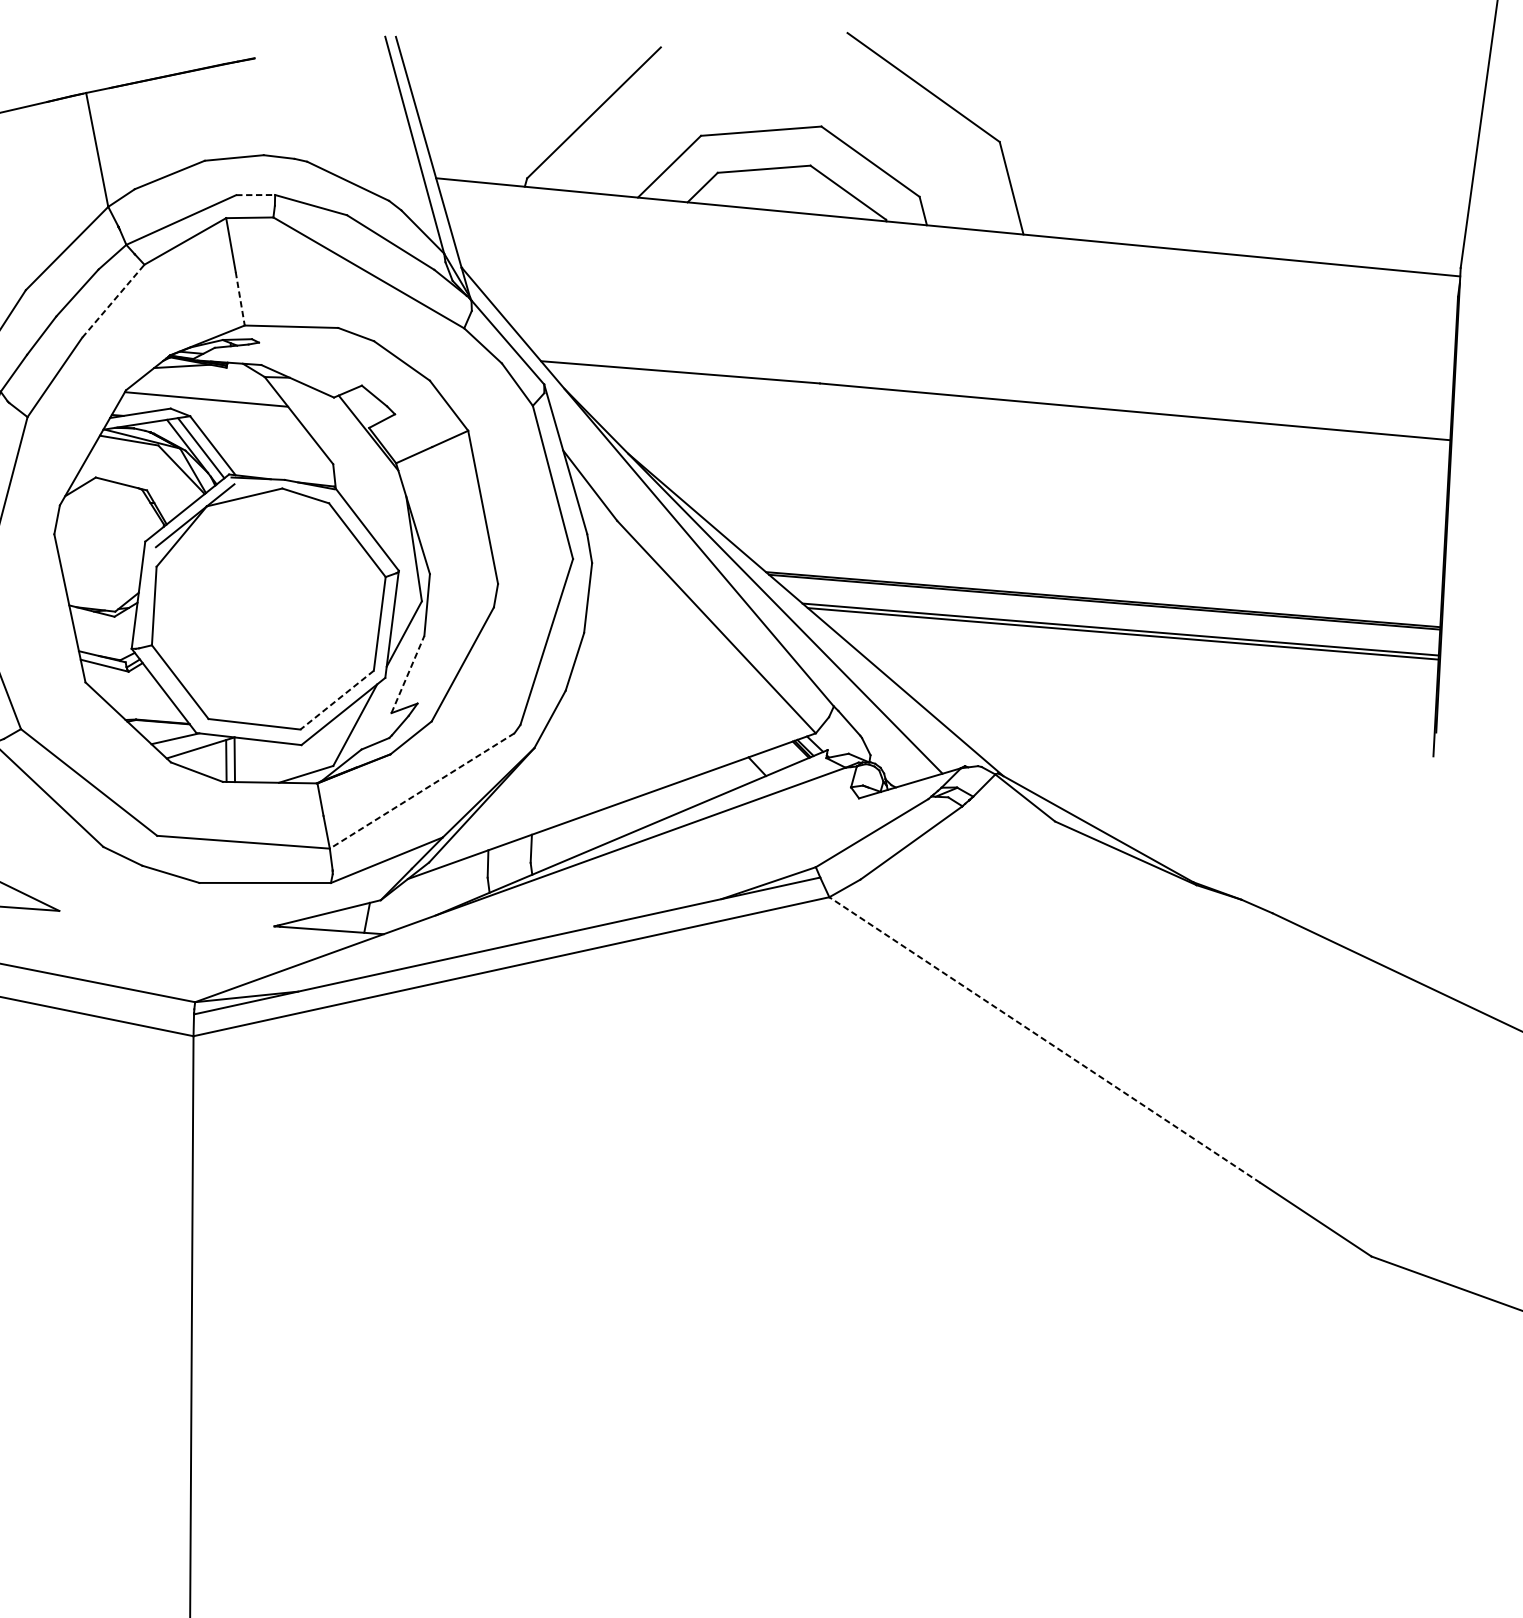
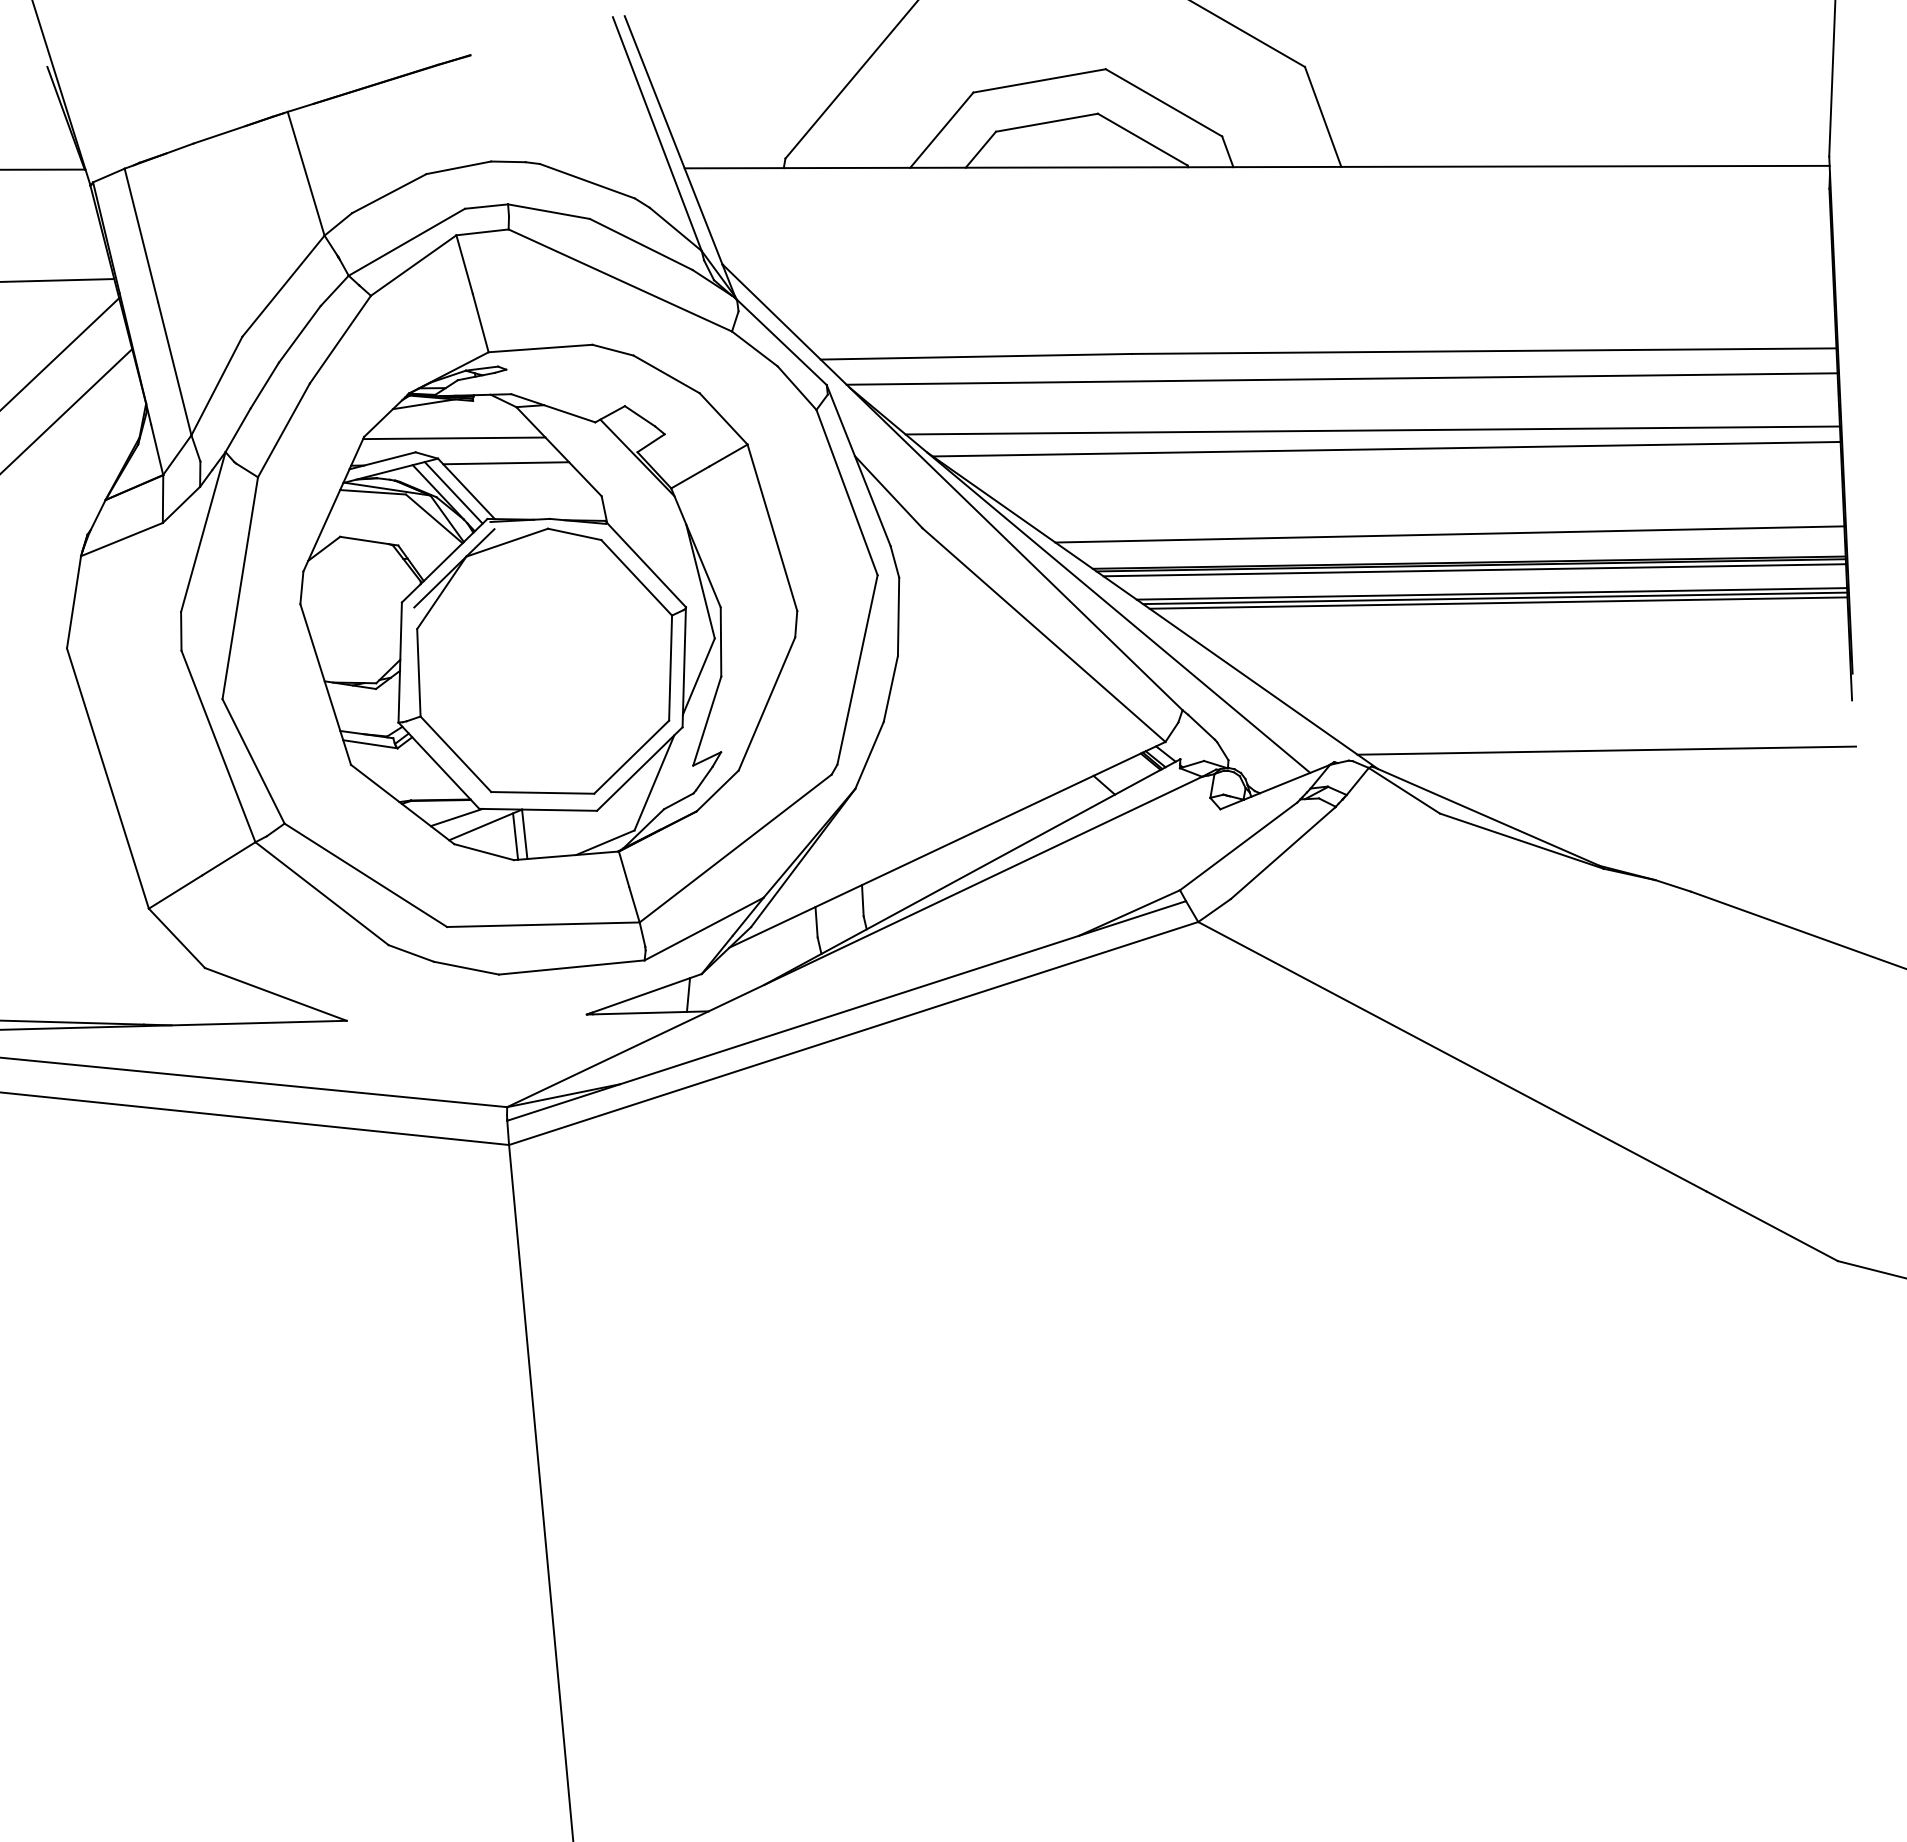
line: (255, 195) -> (486, 206), dashed -> solid
line: (240, 299) -> (480, 323), dashed -> solid
line: (113, 301) -> (340, 339), dashed -> solid
line: (1005, 423) -> (1341, 378), added
line: (250, 426) -> (506, 463), added
line: (1028, 472) -> (1372, 430), added
line: (1039, 490) -> (1386, 448), added
line: (1087, 572) -> (1449, 534), added
line: (1107, 607) -> (1474, 570), added
line: (1125, 637) -> (1498, 602), added
line: (408, 674) -> (707, 721), dashed -> solid
line: (336, 700) -> (631, 757), dashed -> solid
line: (1209, 779) -> (1606, 750), added
line: (422, 790) -> (735, 848), dashed -> solid
line: (1044, 1039) -> (1452, 1056), dashed -> solid

